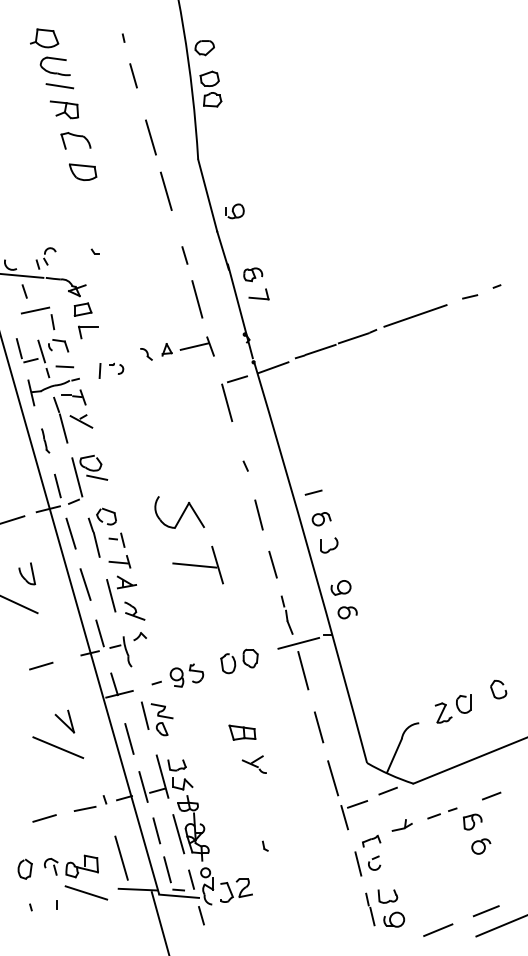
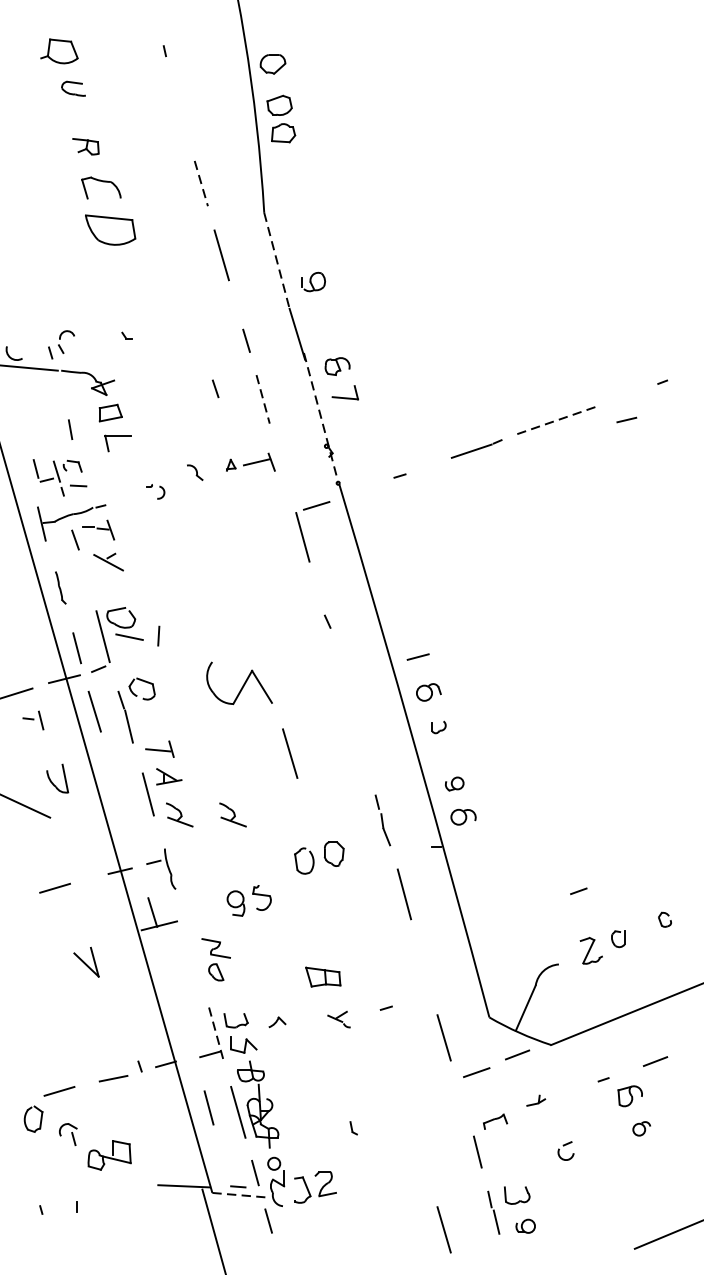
part: (54, 66) -> (72, 88), size x0.6
line: (133, 75) -> (178, 100), removed
line: (59, 86) -> (79, 115), removed
part: (64, 109) -> (86, 146), size x0.7
line: (150, 137) -> (200, 183), solid -> dashed
part: (83, 171) -> (111, 228), size x1.4
line: (207, 195) -> (276, 260), solid -> dashed
line: (24, 291) -> (215, 388), moved
line: (470, 296) -> (627, 419), moved
line: (197, 299) -> (263, 399), solid -> dashed
line: (35, 310) -> (47, 414), removed
line: (240, 311) -> (320, 415), solid -> dashed
line: (415, 315) -> (553, 420), solid -> dashed
part: (187, 346) -> (250, 462), size x0.7
line: (320, 349) -> (427, 466), removed
part: (44, 358) -> (59, 478), size x0.7
line: (273, 367) -> (364, 490), removed
line: (99, 370) -> (158, 635), moved
line: (63, 428) -> (84, 571), removed
line: (258, 514) -> (344, 686), removed
part: (116, 539) -> (32, 719), moved
part: (329, 545) -> (439, 727), size x0.6
line: (272, 564) -> (363, 752), removed
line: (194, 565) -> (259, 754), removed
part: (27, 573) -> (58, 778), moved
line: (85, 584) -> (114, 779), removed
part: (340, 587) -> (453, 783), size x0.7
part: (174, 610) -> (232, 814), added
line: (99, 633) -> (132, 844), removed
part: (139, 636) -> (276, 1022), moved
line: (298, 642) -> (397, 856), removed
part: (239, 661) -> (319, 858), moved
line: (156, 682) -> (385, 1007), moved
part: (498, 689) -> (664, 919), size x0.6
part: (463, 703) -> (617, 938), size x0.7
line: (144, 715) -> (192, 954), removed
line: (318, 727) -> (424, 970), removed
line: (129, 738) -> (172, 984), removed
line: (58, 747) -> (78, 996), removed
part: (253, 764) -> (338, 1019), size x0.7
line: (162, 776) -> (216, 1035), solid -> dashed
line: (143, 786) -> (191, 1048), removed
line: (433, 816) -> (577, 891), moved
line: (344, 817) -> (459, 1090), removed
part: (401, 825) -> (535, 1100), size x0.7
part: (481, 846) -> (641, 1128), size x0.7
line: (121, 857) -> (162, 1143), removed
part: (374, 862) -> (565, 1150), moved
part: (51, 866) -> (68, 1134), moved
part: (24, 868) -> (32, 1118), moved
line: (167, 869) -> (223, 1159), removed
line: (86, 892) -> (115, 1190), removed
line: (179, 896) -> (239, 1195), solid -> dashed
line: (485, 911) -> (647, 1215), removed
part: (394, 919) -> (525, 1226), size x0.7
line: (333, 922) -> (444, 1230), added
line: (438, 930) -> (584, 1240), removed

